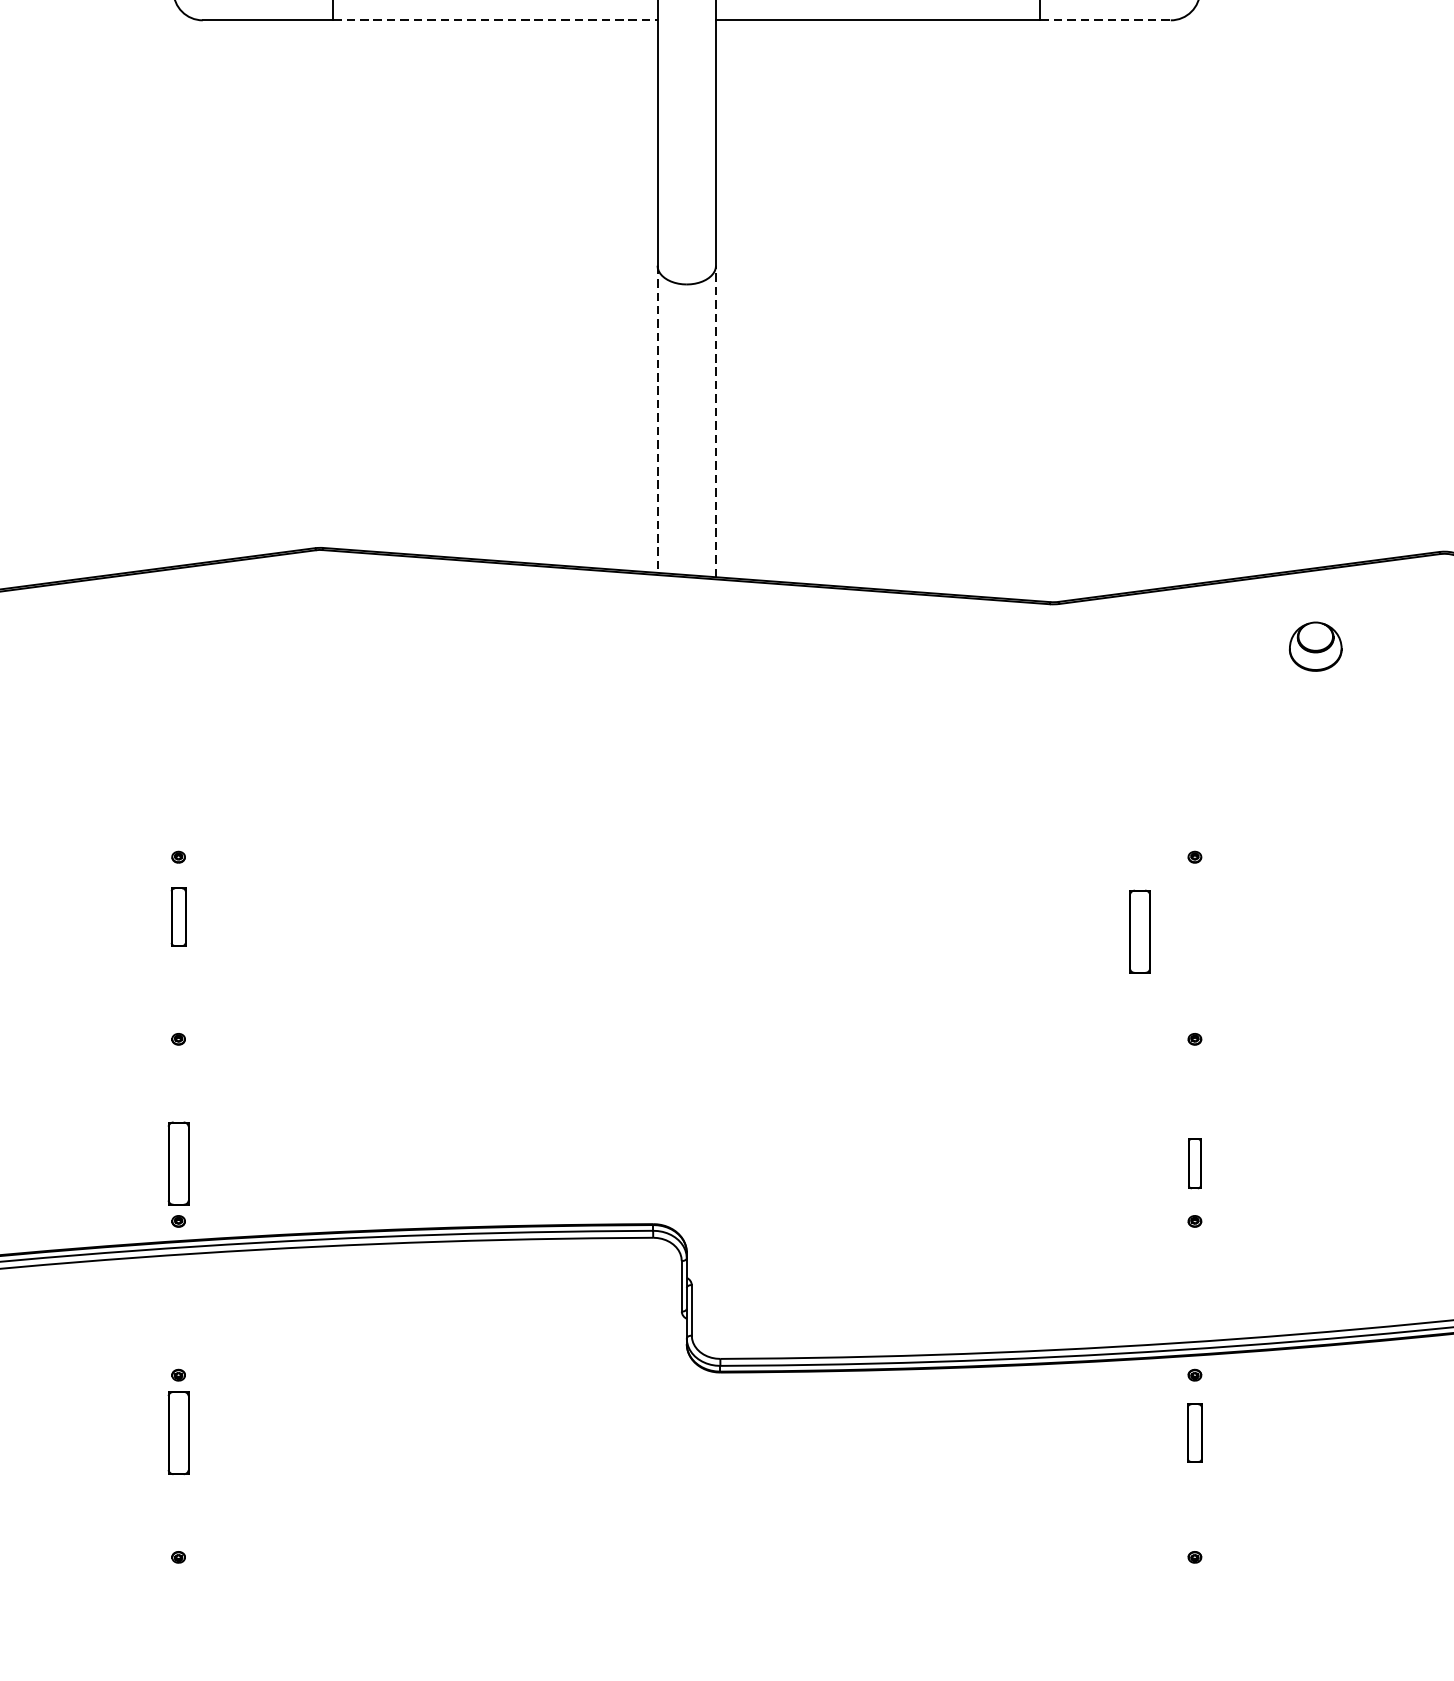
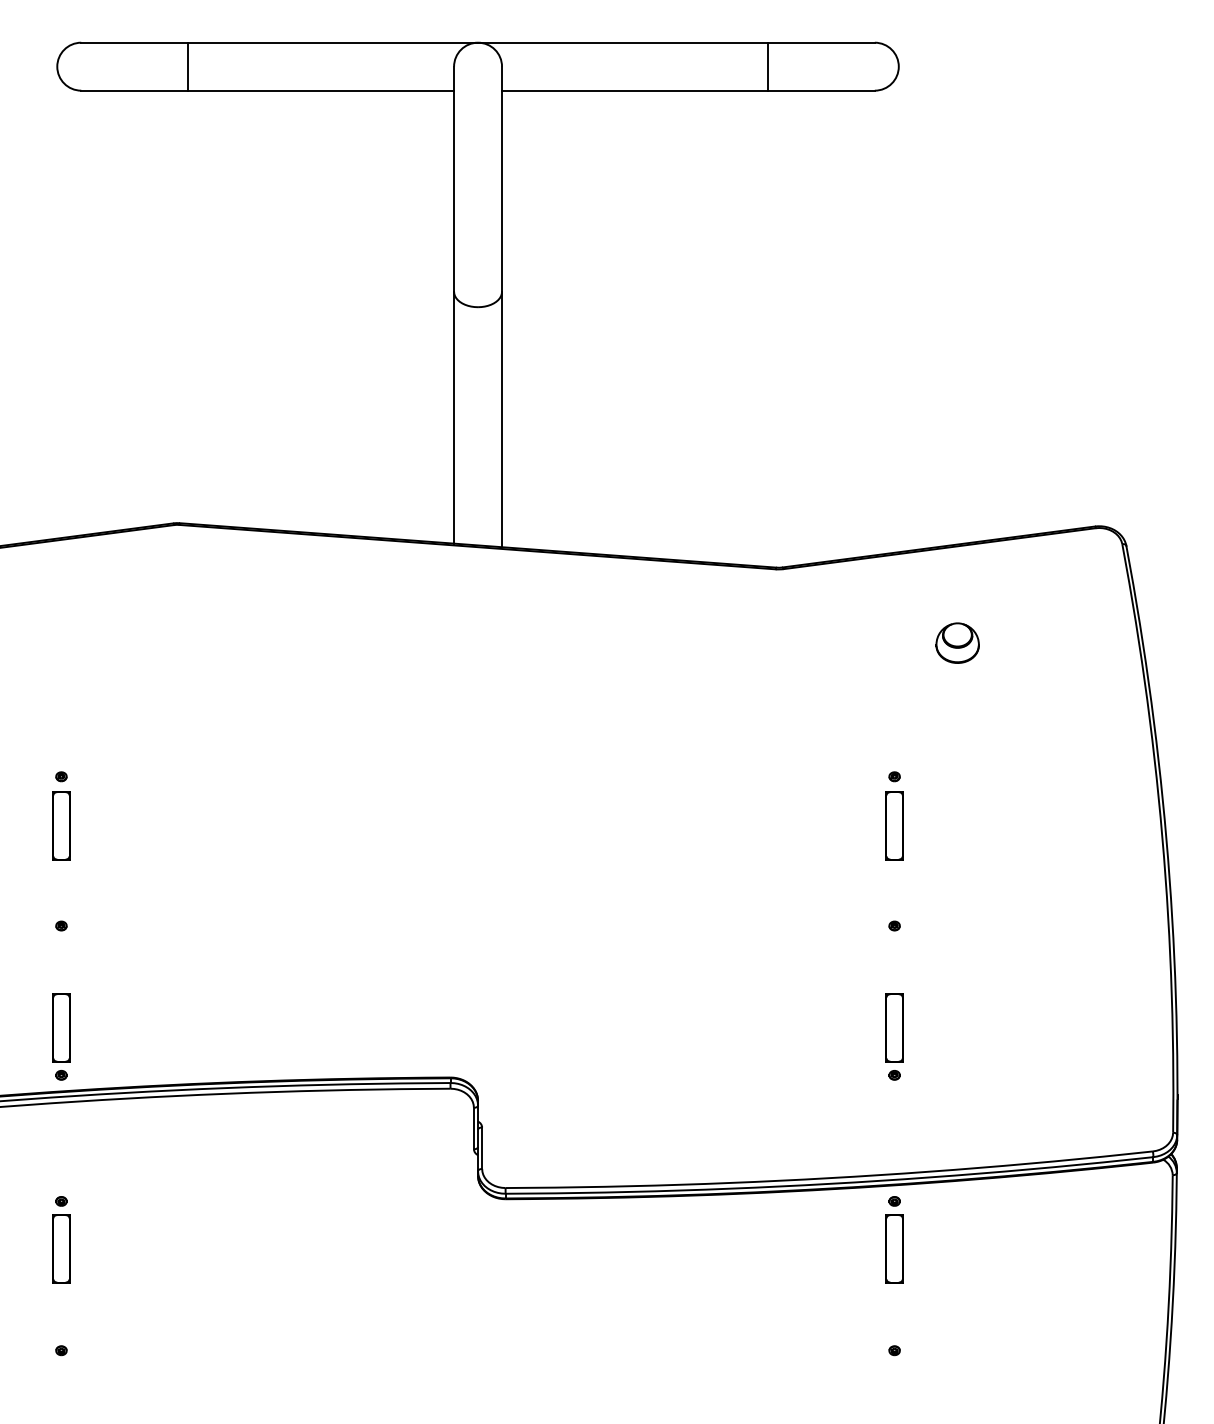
line: (495, 20) -> (321, 90), dashed -> solid
line: (1105, 20) -> (821, 90), dashed -> solid
line: (658, 419) -> (454, 417), dashed -> solid
line: (716, 421) -> (502, 419), dashed -> solid
part: (1315, 645) -> (957, 642), moved
part: (178, 916) -> (61, 825), size x1.43
part: (1139, 931) -> (894, 825), moved
part: (1194, 1163) -> (894, 1027), size x1.67
part: (1194, 1432) -> (894, 1248), size x1.43

